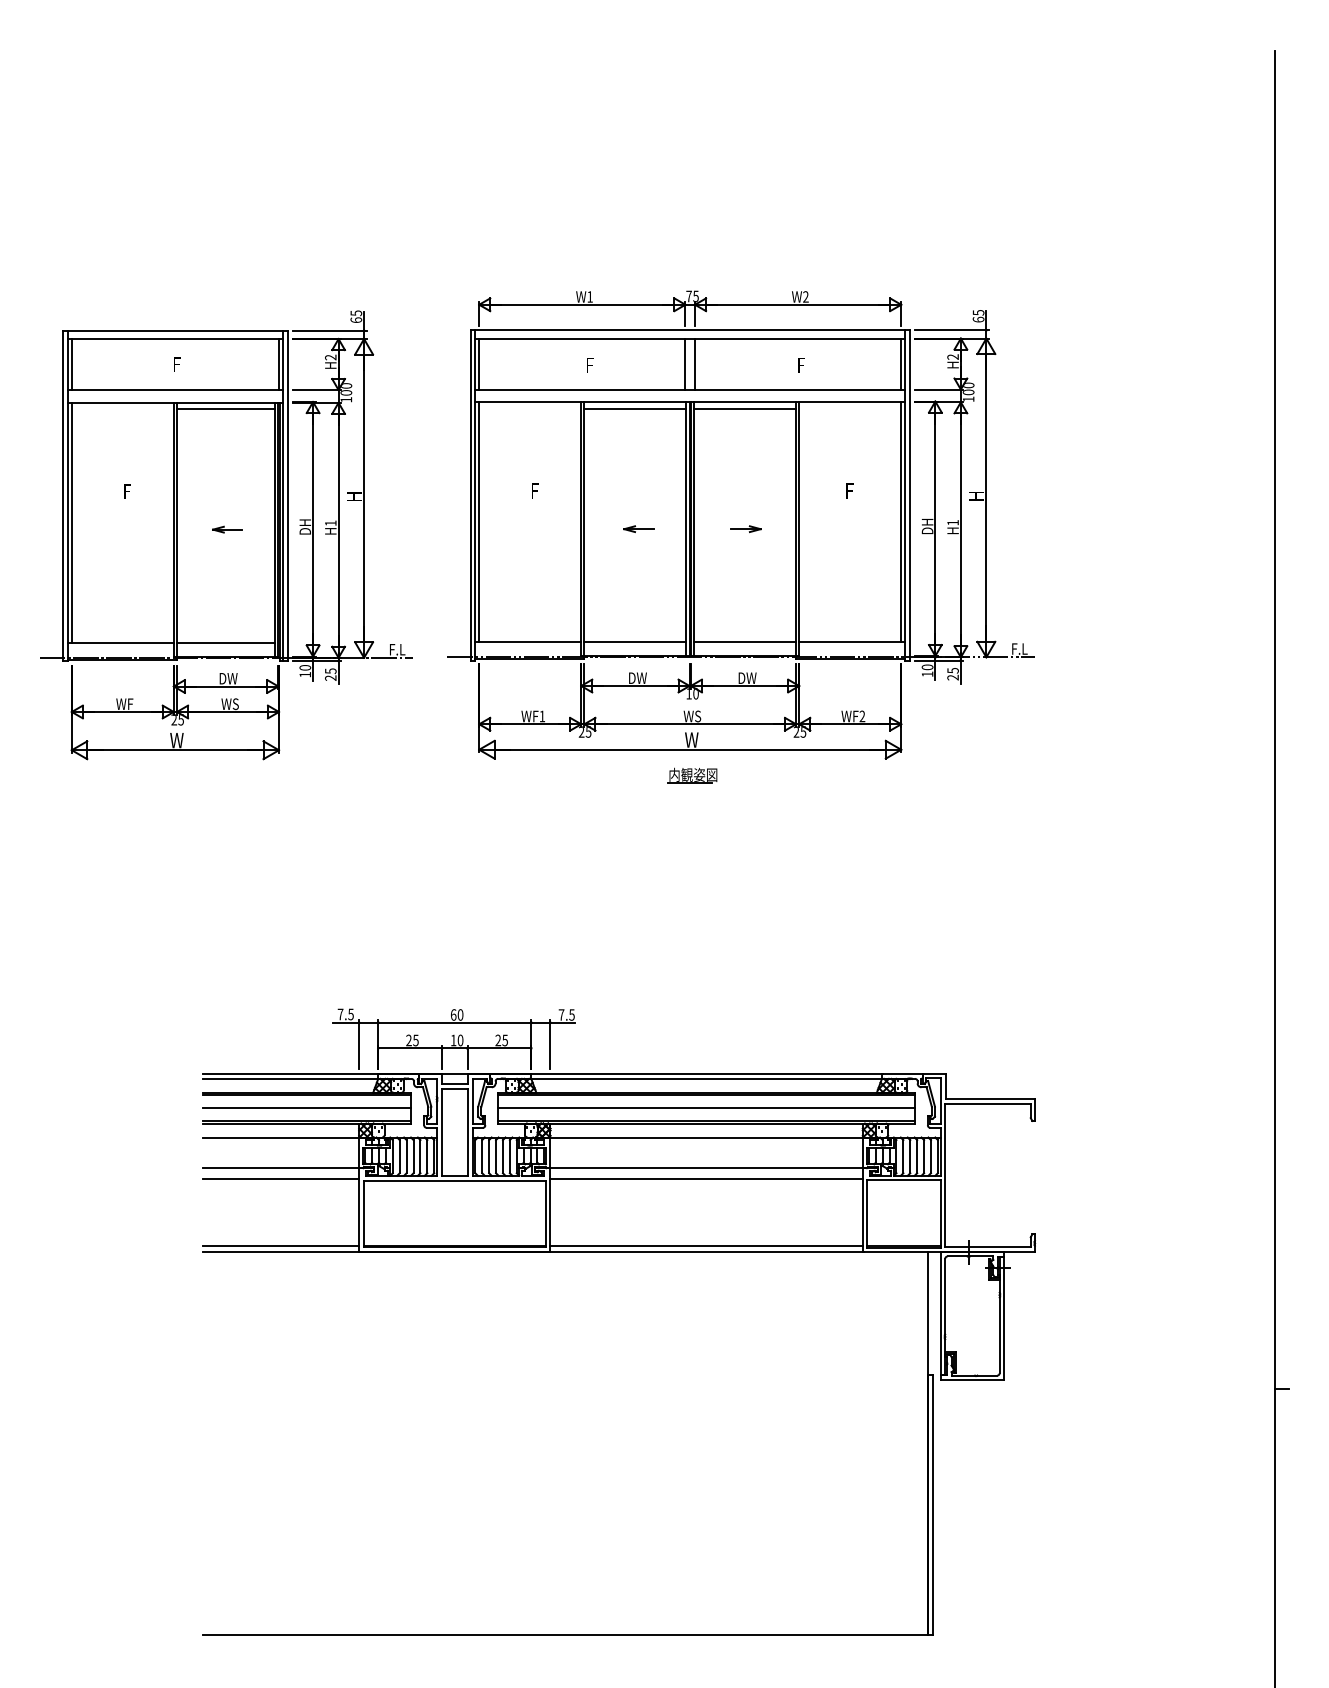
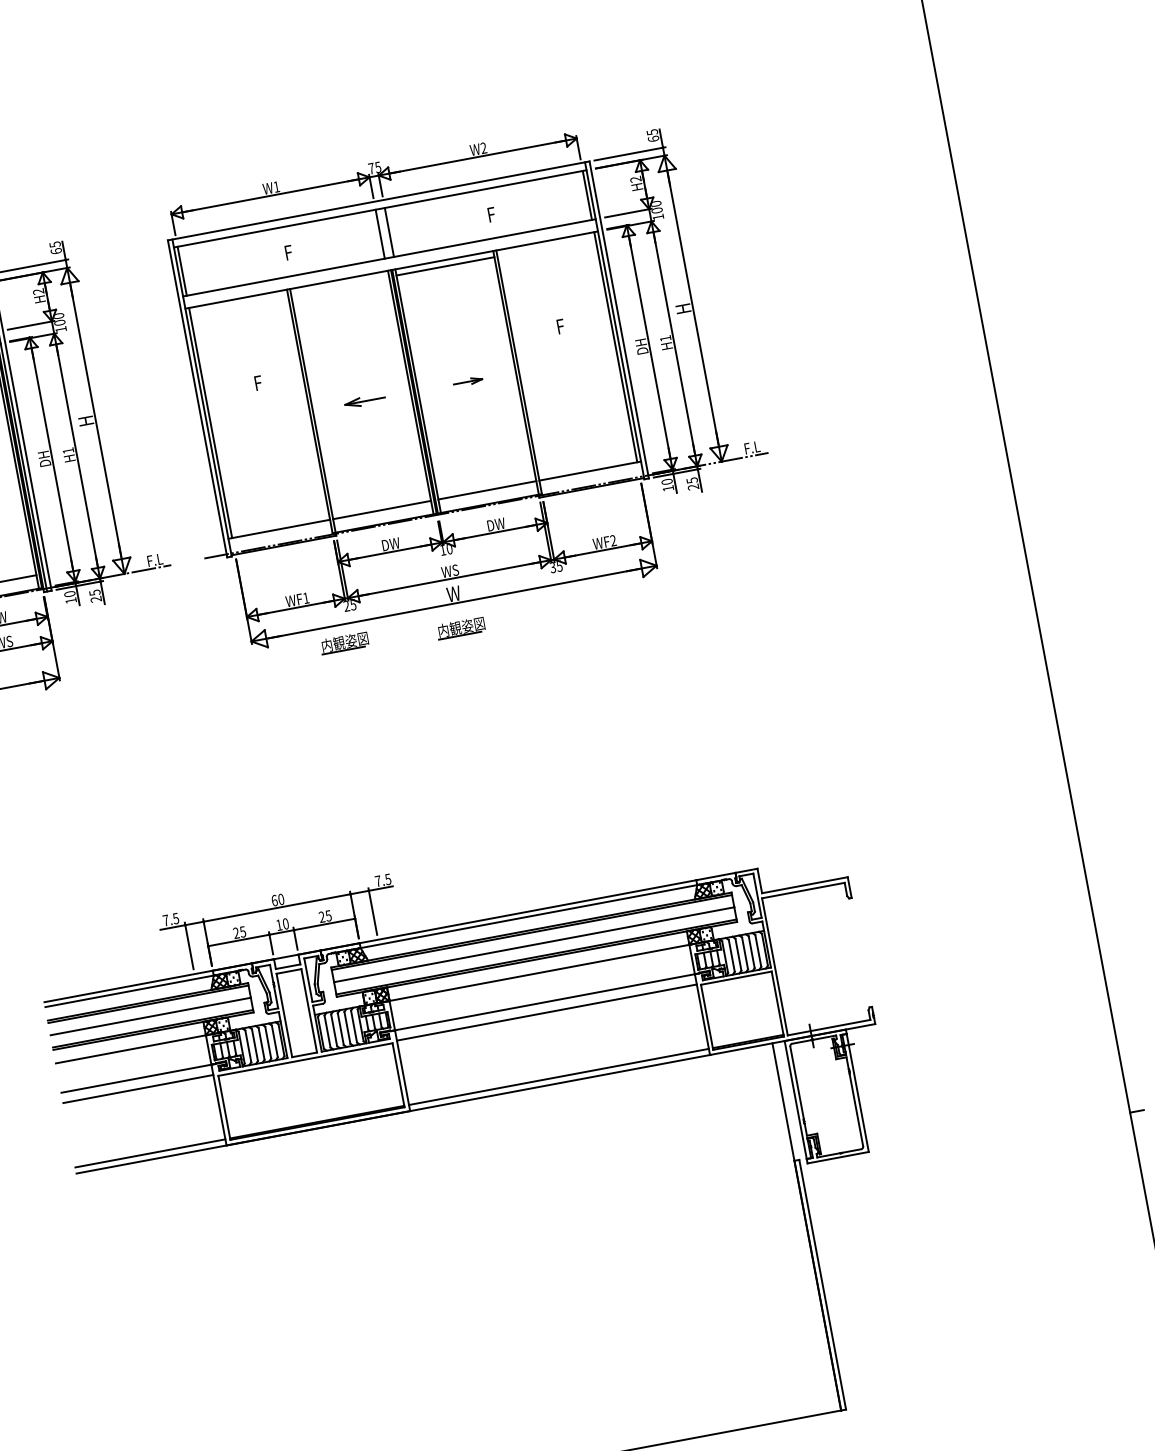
line: (635, 408) -> (340, 285), removed
part: (638, 528) -> (364, 400), size x1.4
text: (796, 732) -> (553, 567), 25 -> 35
part: (572, 768) -> (344, 642), added

